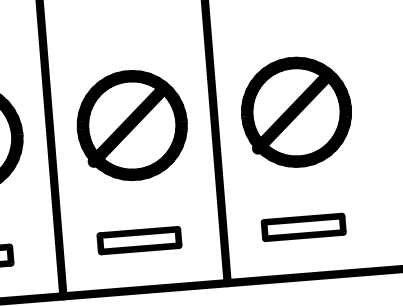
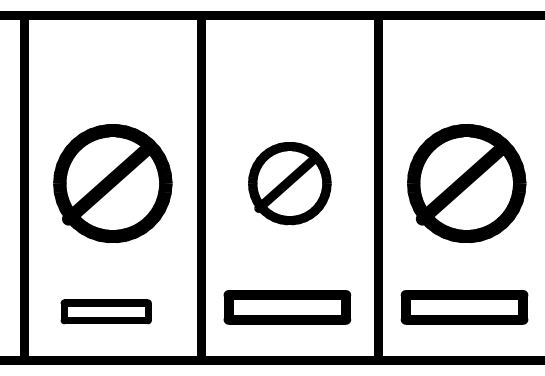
part: (132, 125) -> (289, 183), size x0.7
part: (303, 227) -> (464, 307), size x1.4
part: (139, 240) -> (287, 307), size x1.4

